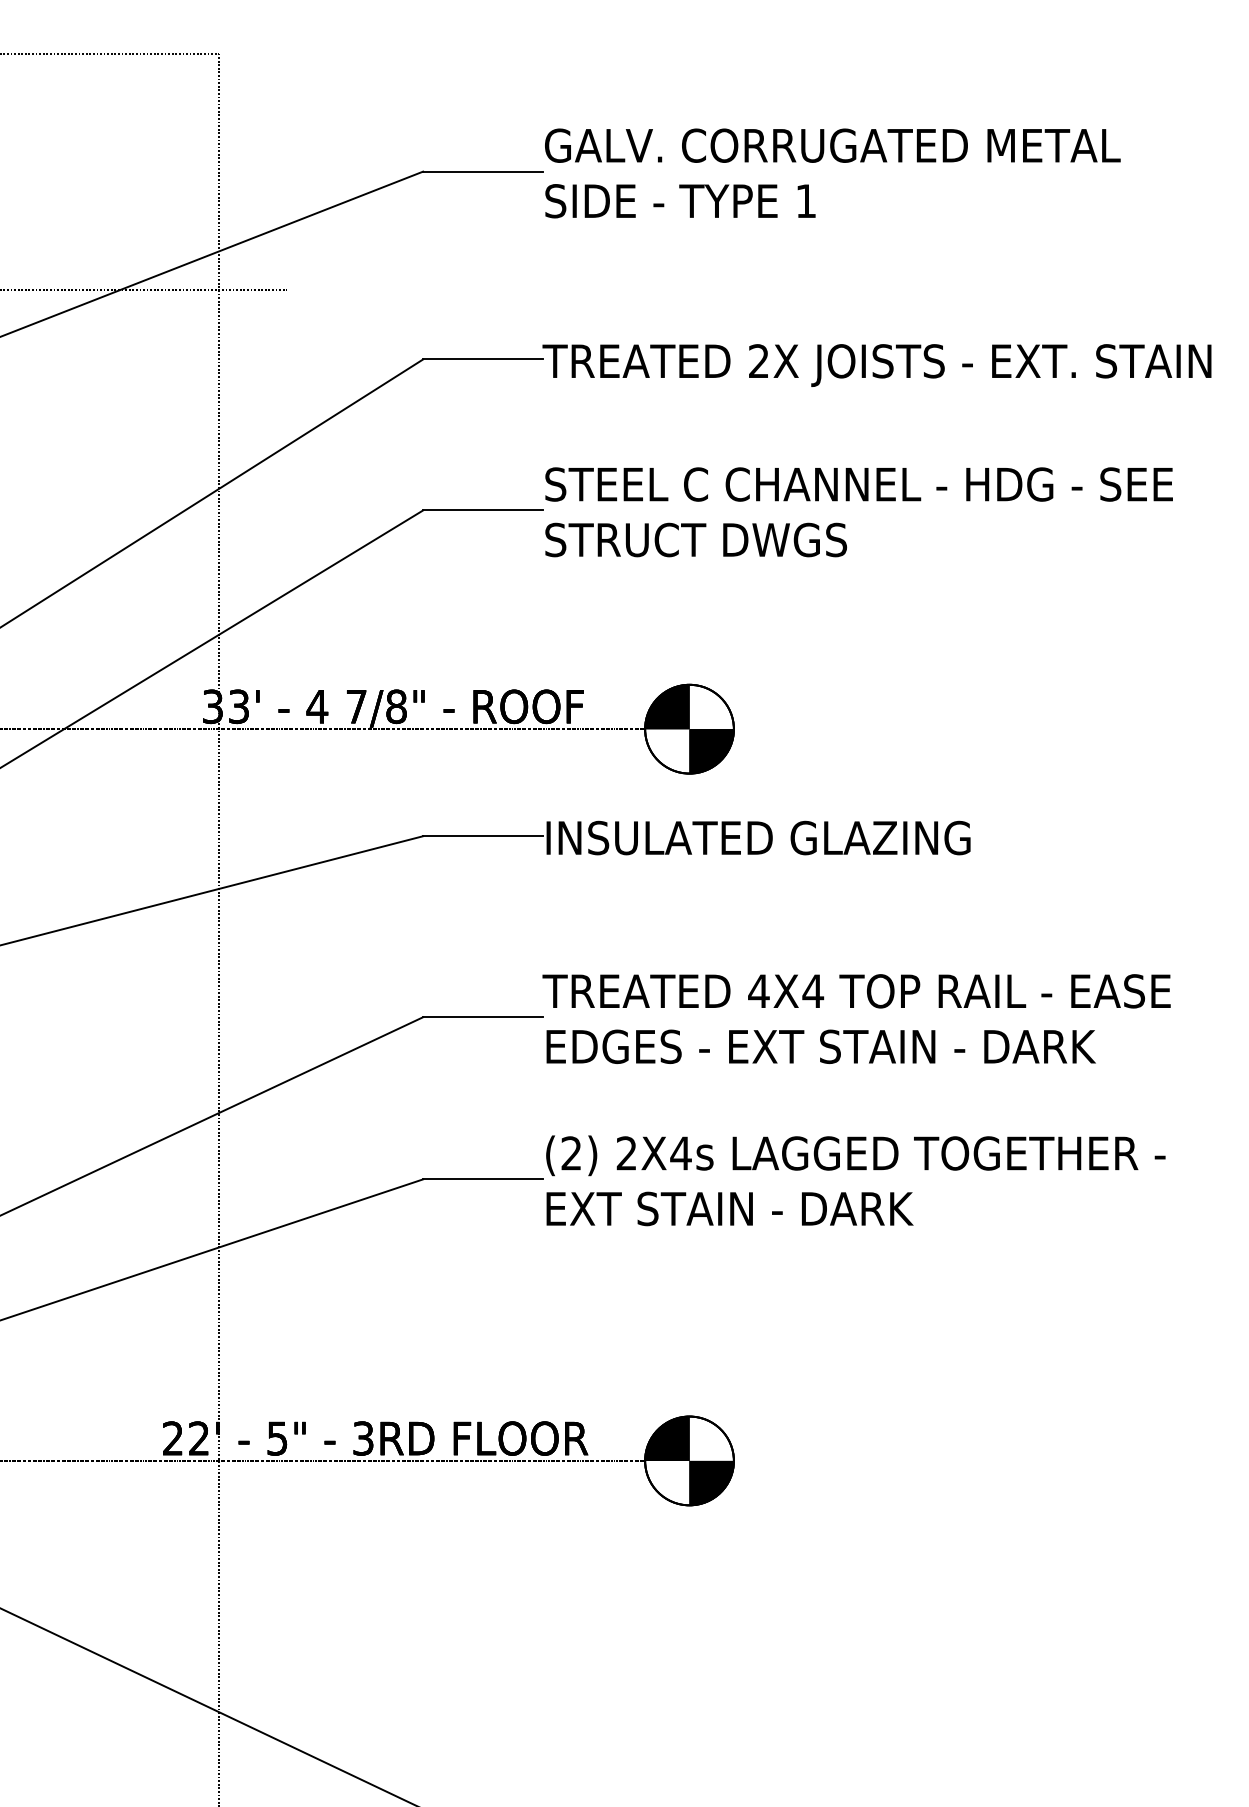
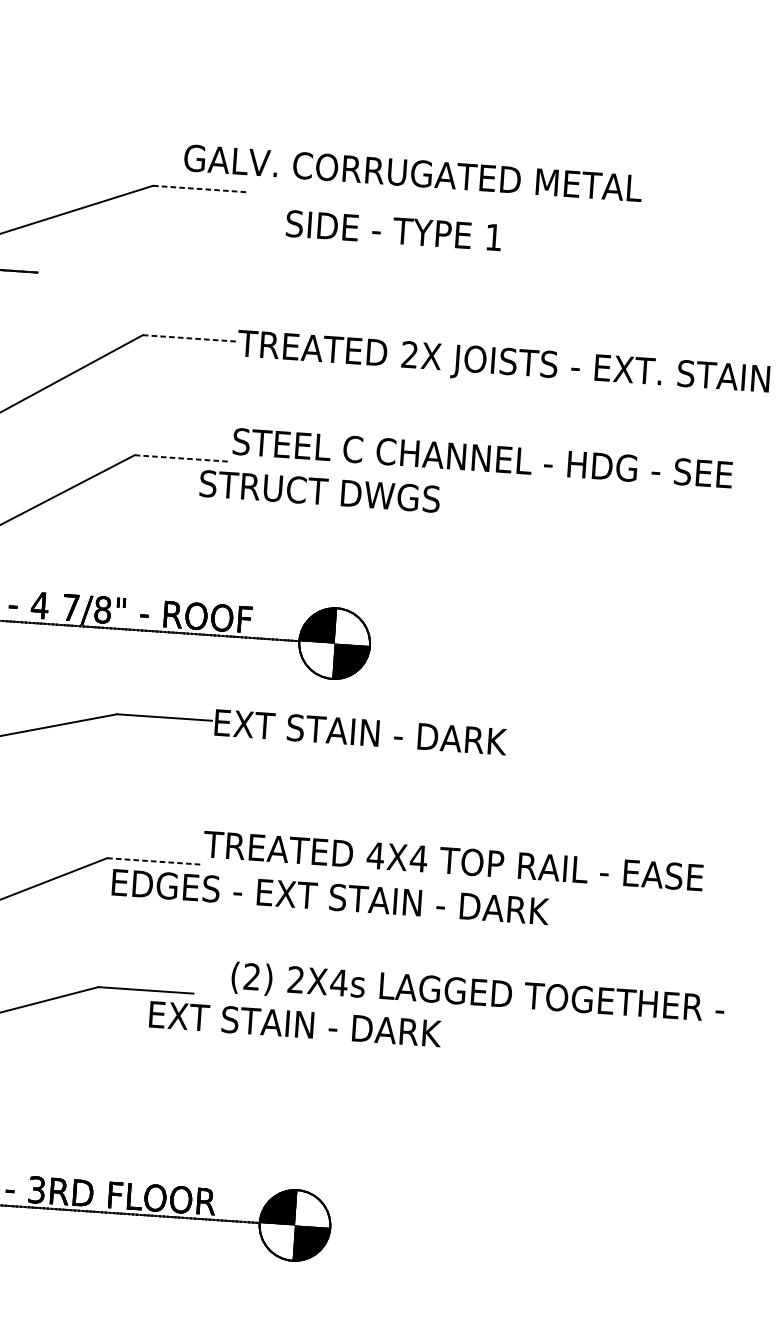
text: (832, 145) -> (413, 173), moved
line: (482, 171) -> (200, 188), solid -> dashed
text: (680, 201) -> (393, 230), moved
line: (482, 359) -> (190, 338), solid -> dashed
line: (482, 510) -> (181, 458), solid -> dashed
text: (696, 539) -> (320, 491), moved
text: (760, 837) -> (385, 733), INSULATED GLAZING -> EXT STAIN - DARK
line: (482, 1017) -> (154, 861), solid -> dashed
text: (820, 1046) -> (330, 896), moved
text: (855, 1155) -> (477, 993), moved
text: (729, 1208) -> (295, 1023), moved

